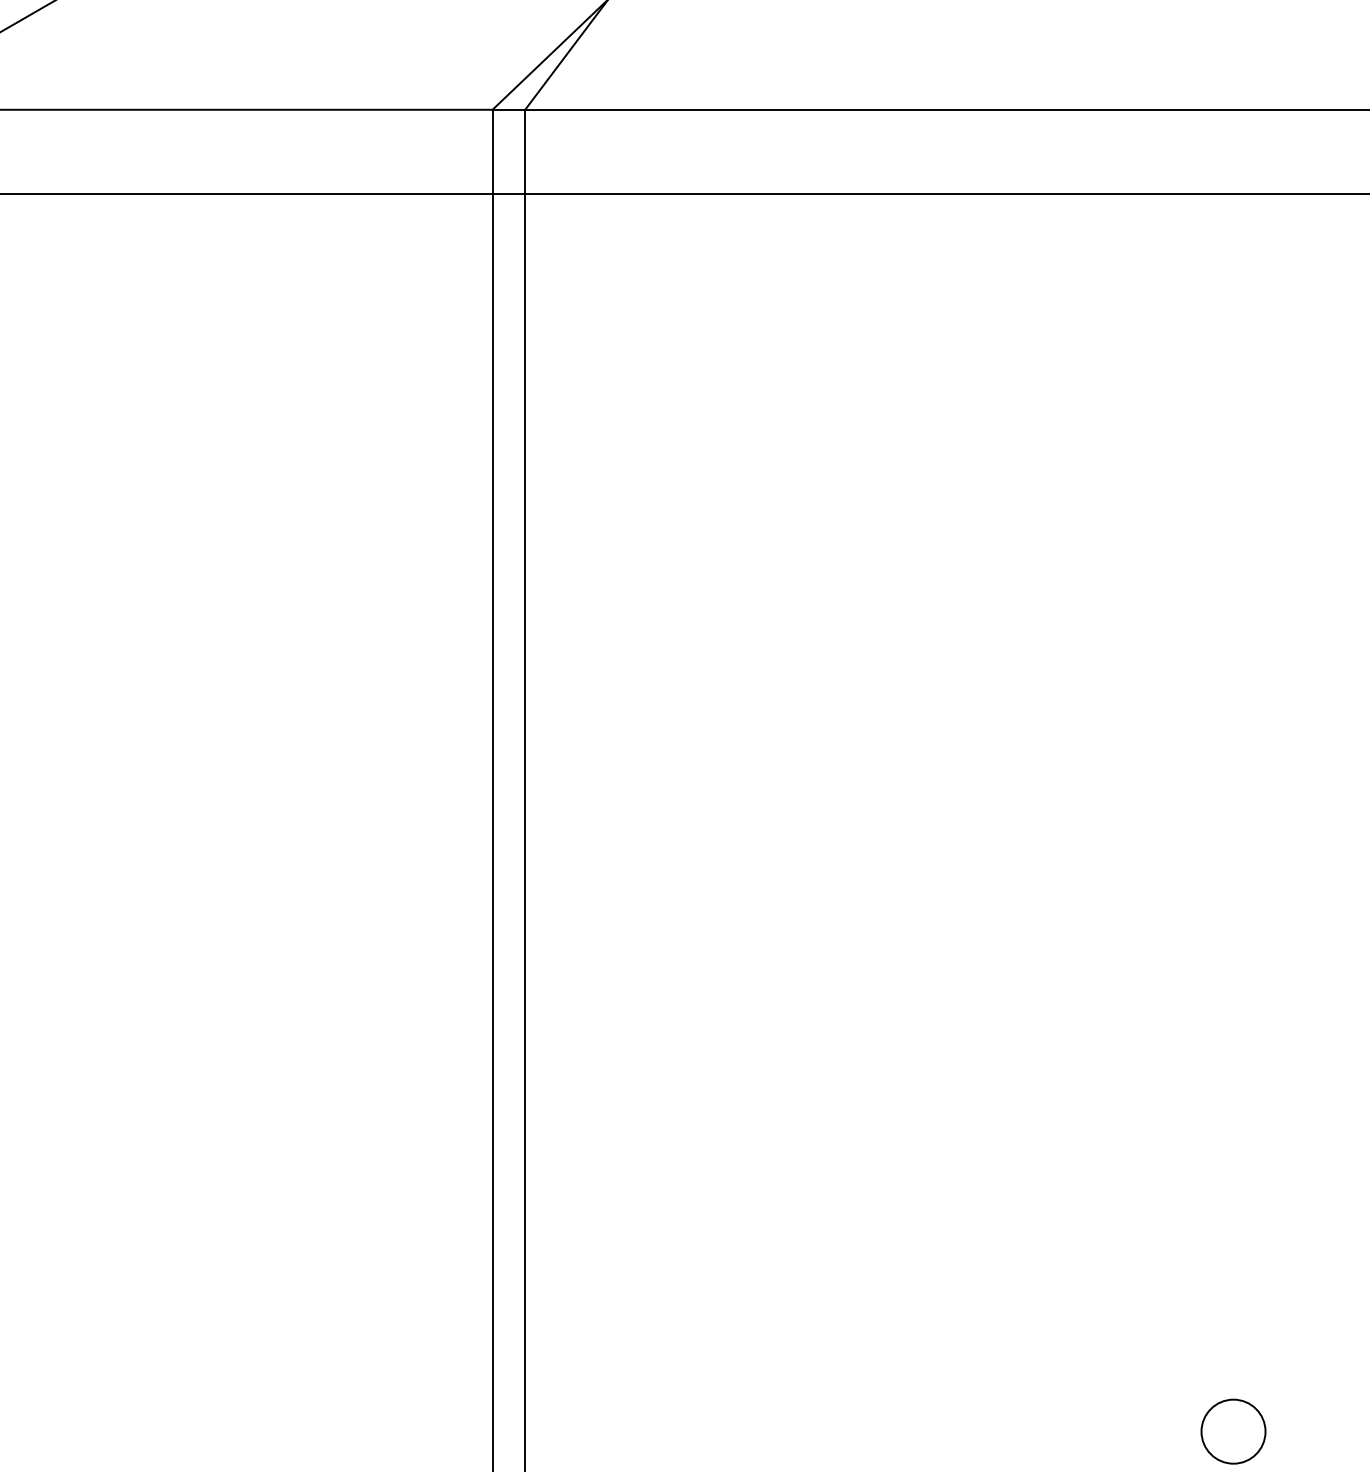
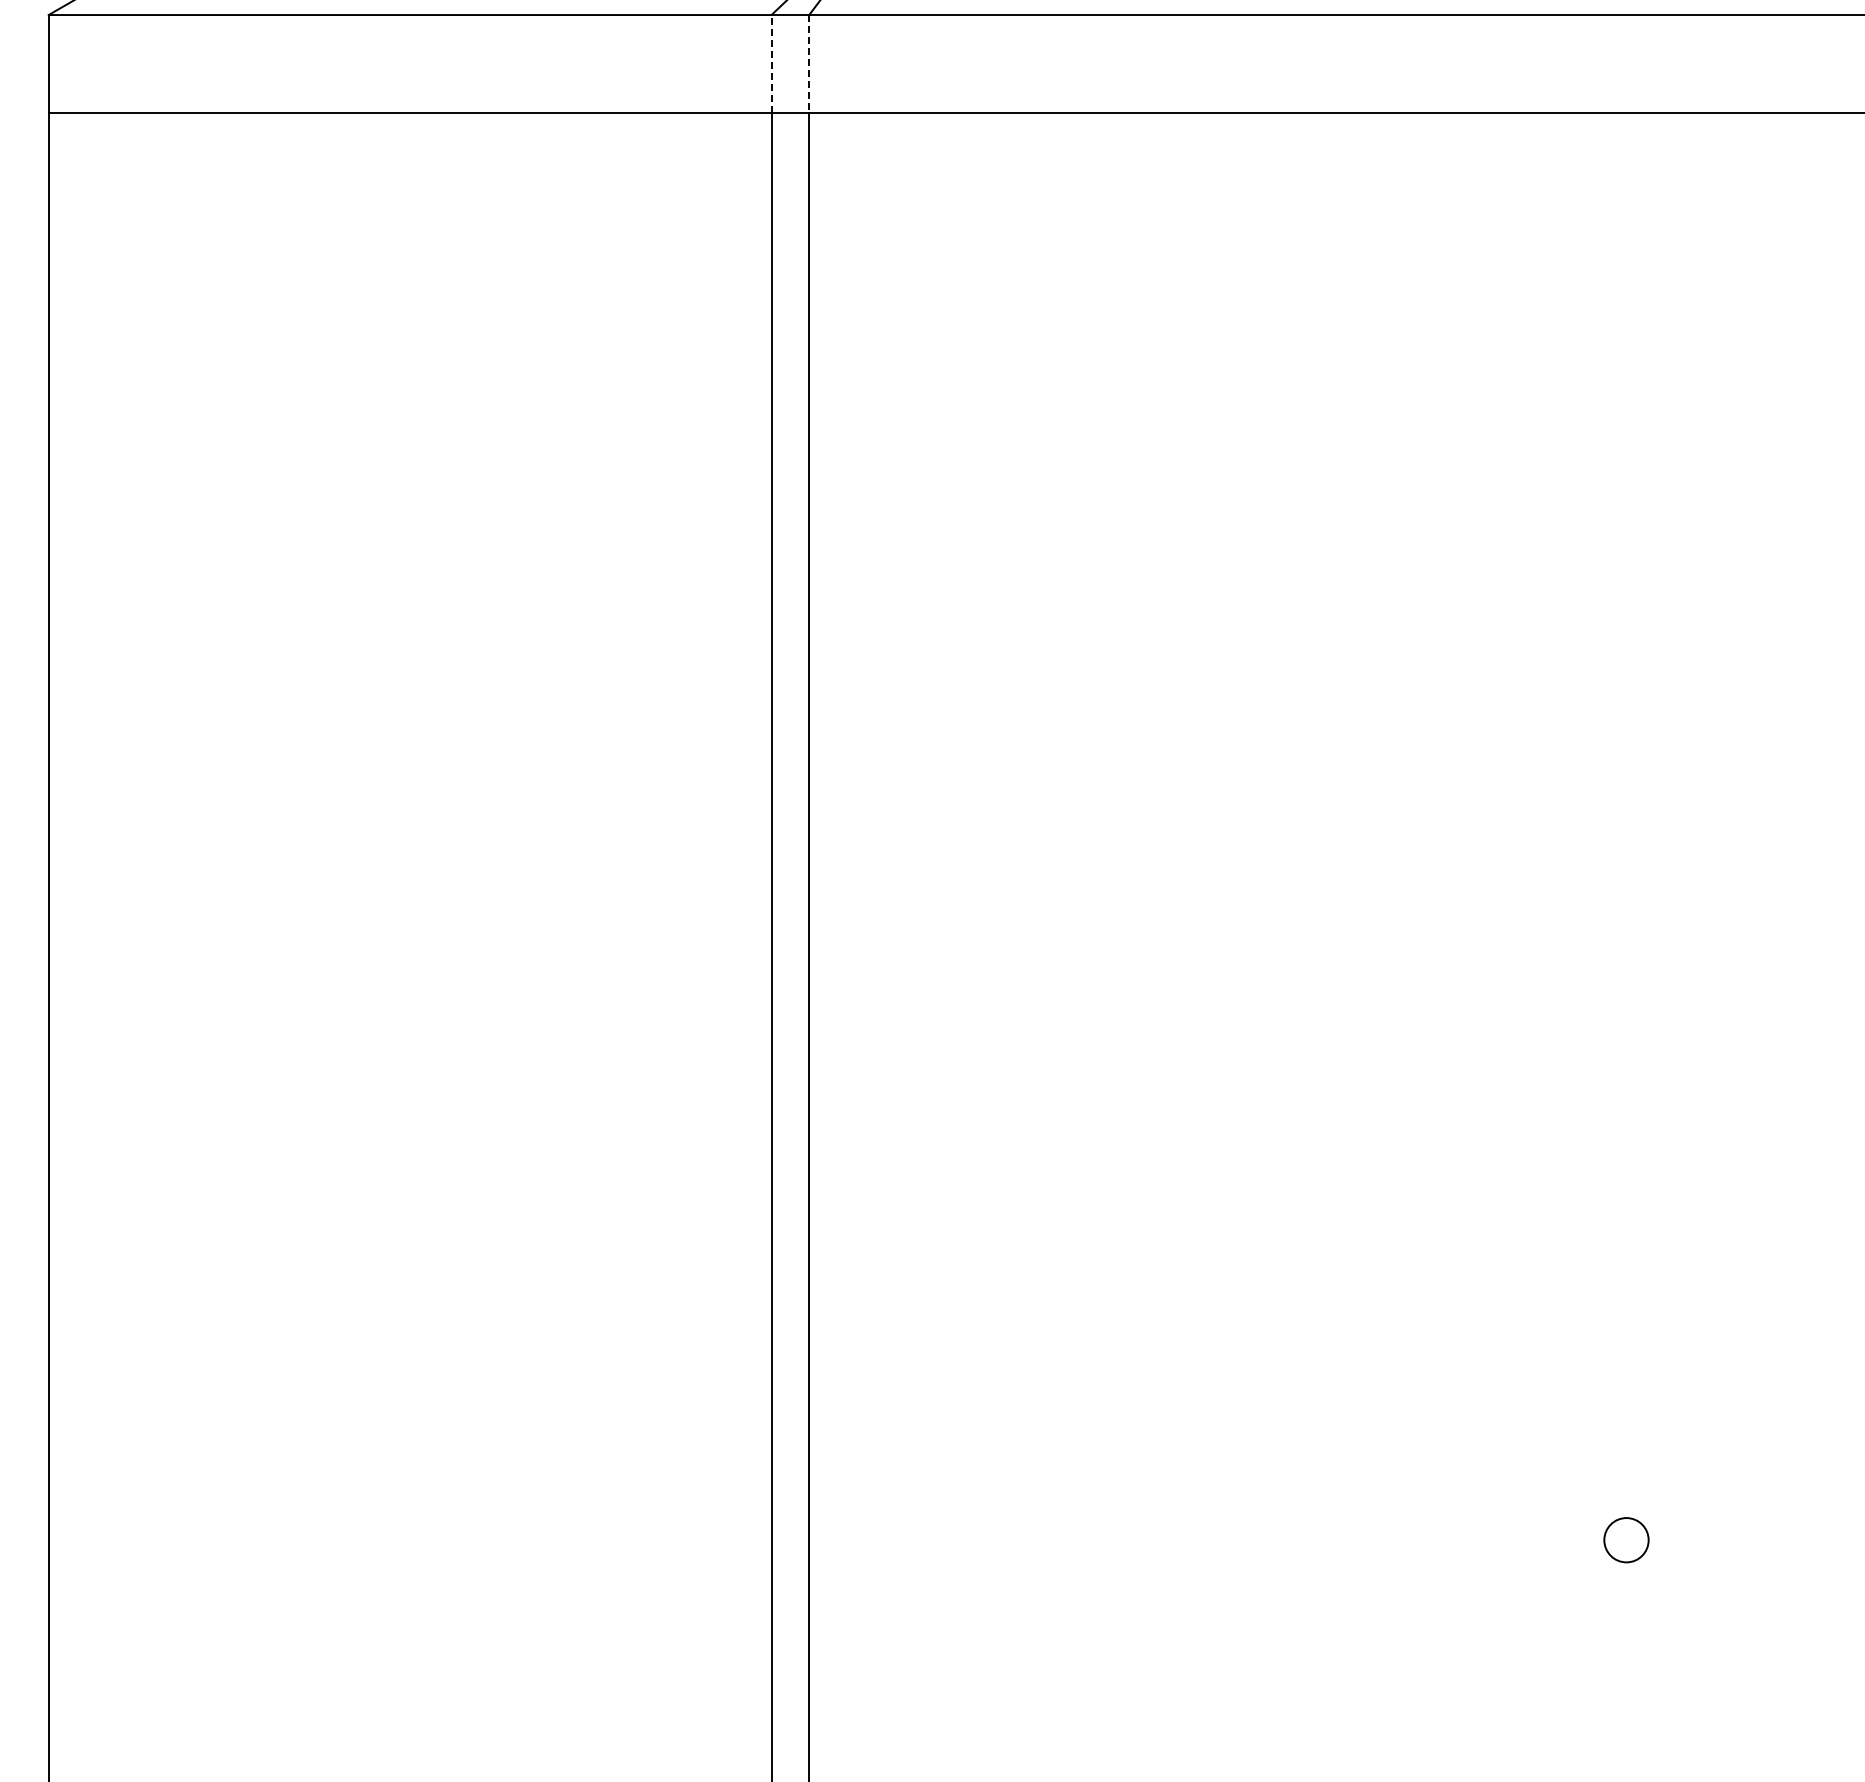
line: (492, 151) -> (771, 63), solid -> dashed
line: (525, 151) -> (809, 63), solid -> dashed
circle: (1233, 1431) -> (1626, 1540), size x0.6

